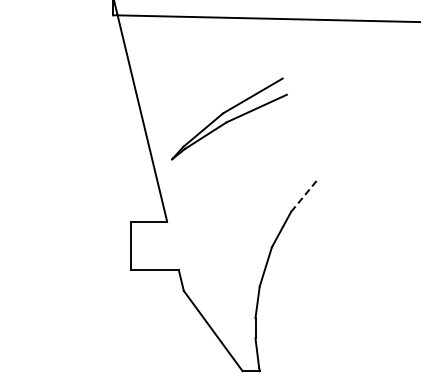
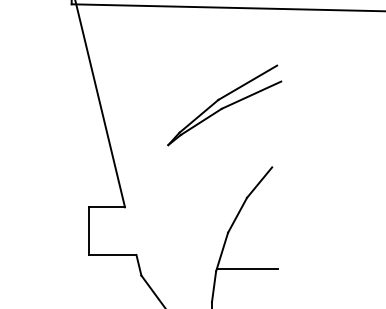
part: (229, 118) -> (224, 104), moved
line: (304, 196) -> (260, 182), dashed -> solid
line: (291, 284) -> (247, 269), added

